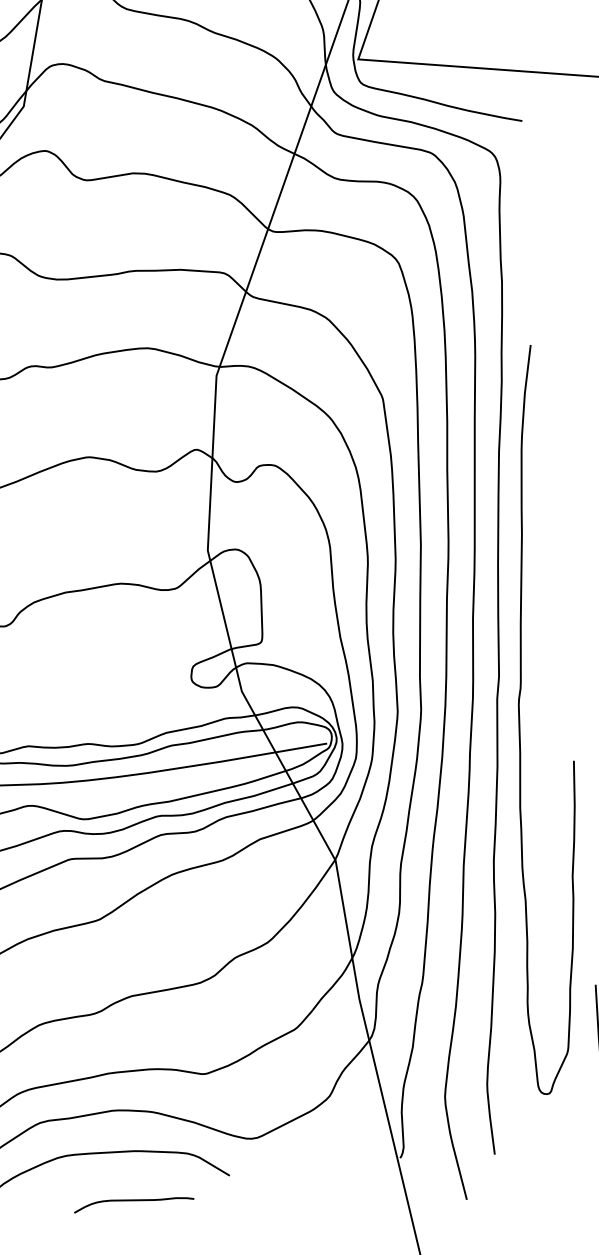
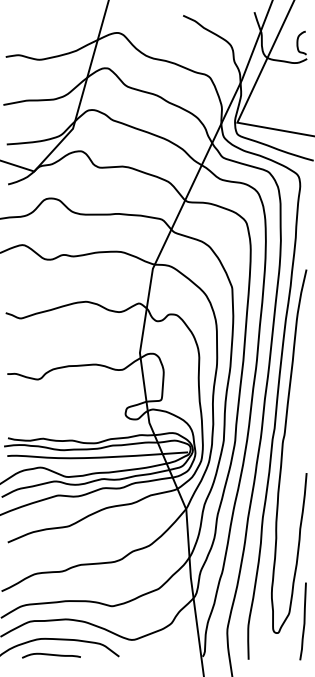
curve: (133, 1201) -> (51, 655), moved

